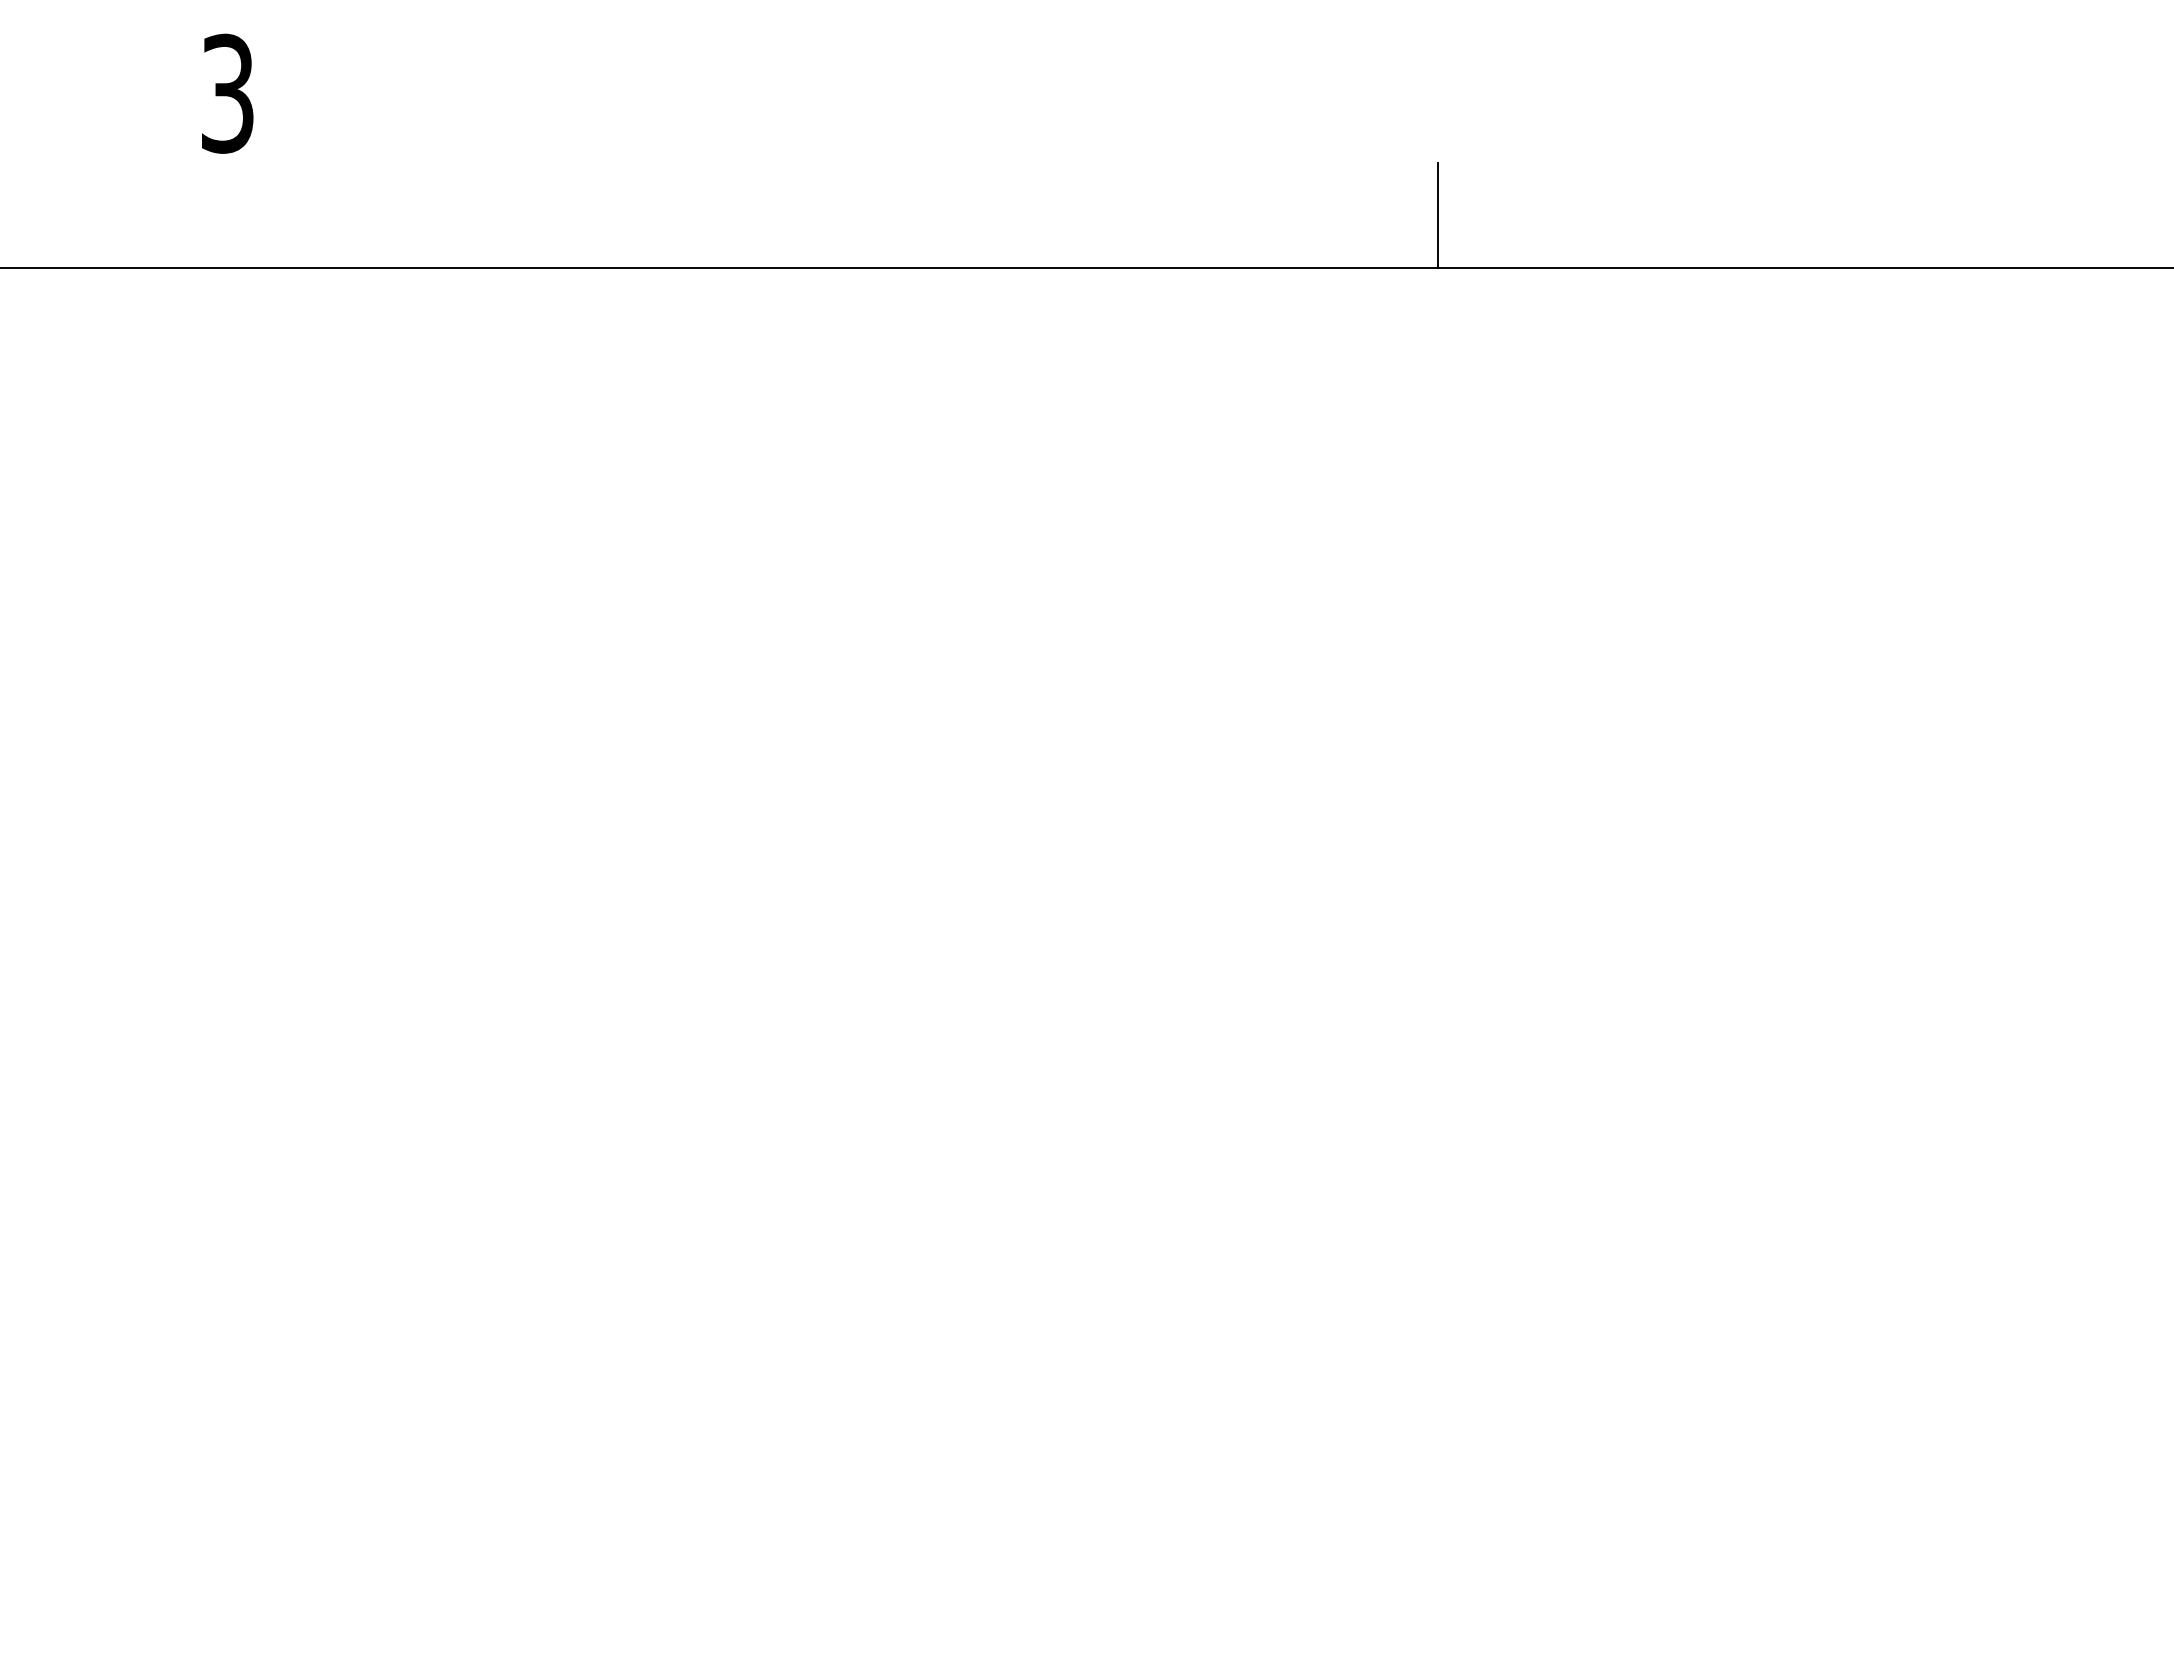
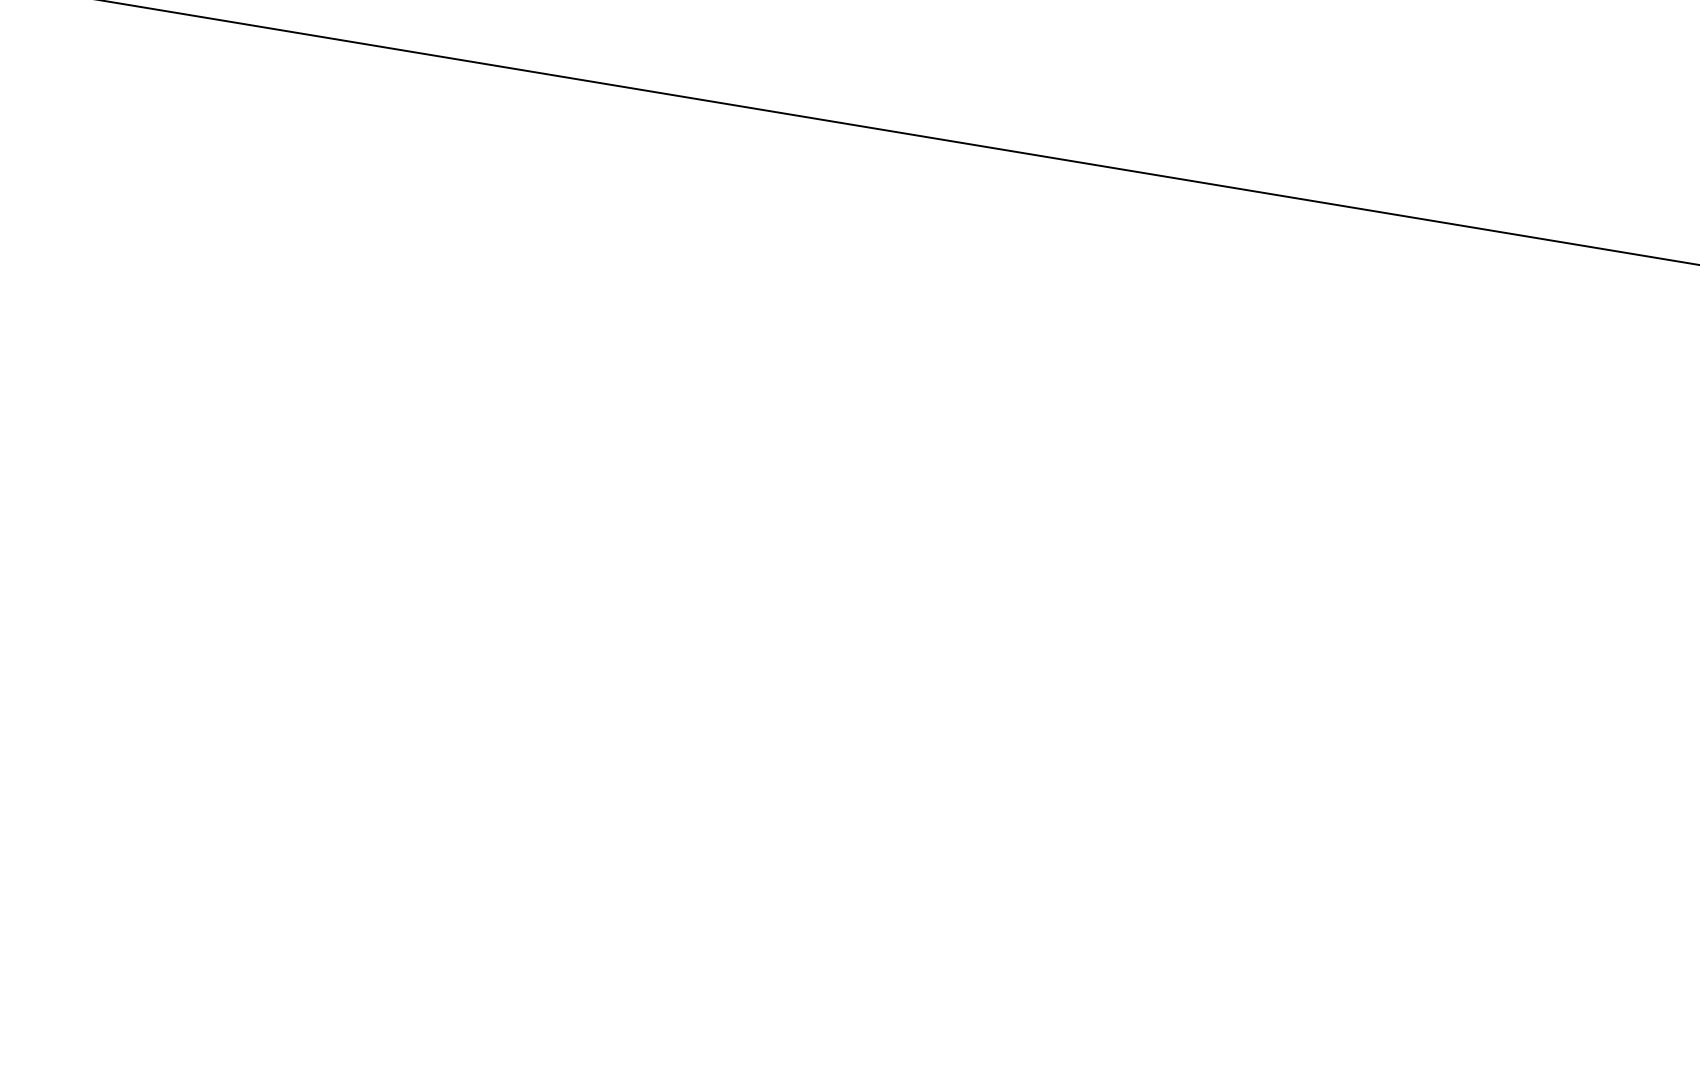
line: (1437, 214) -> (1382, 167), removed

